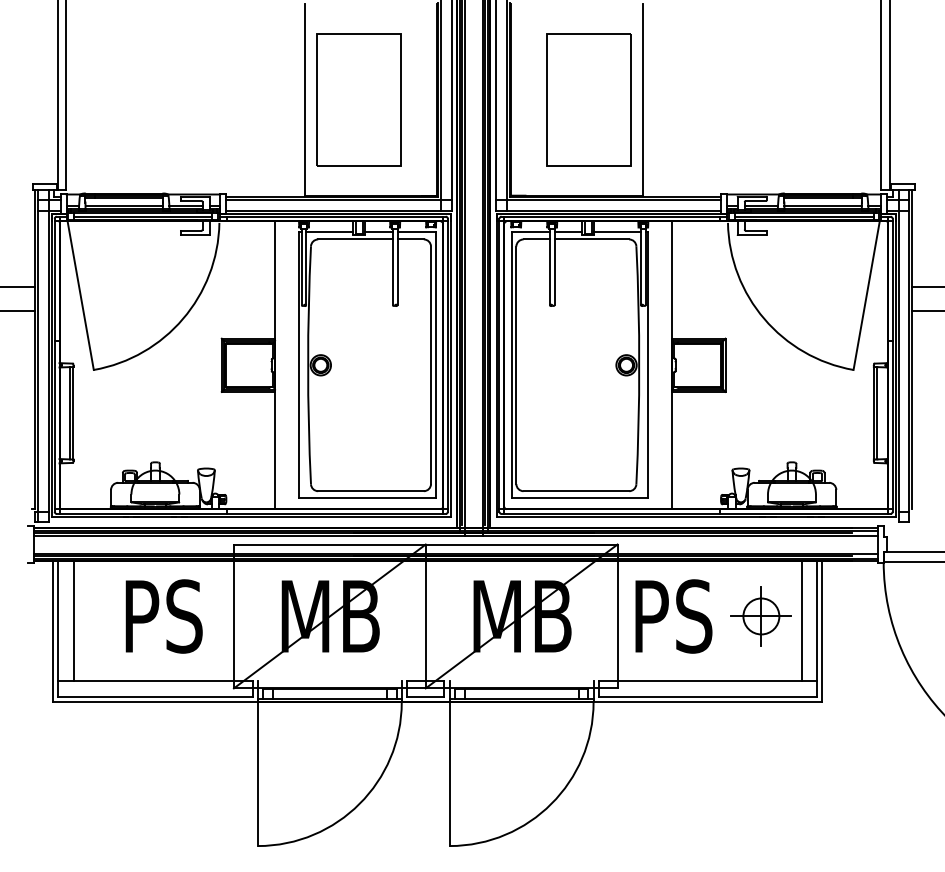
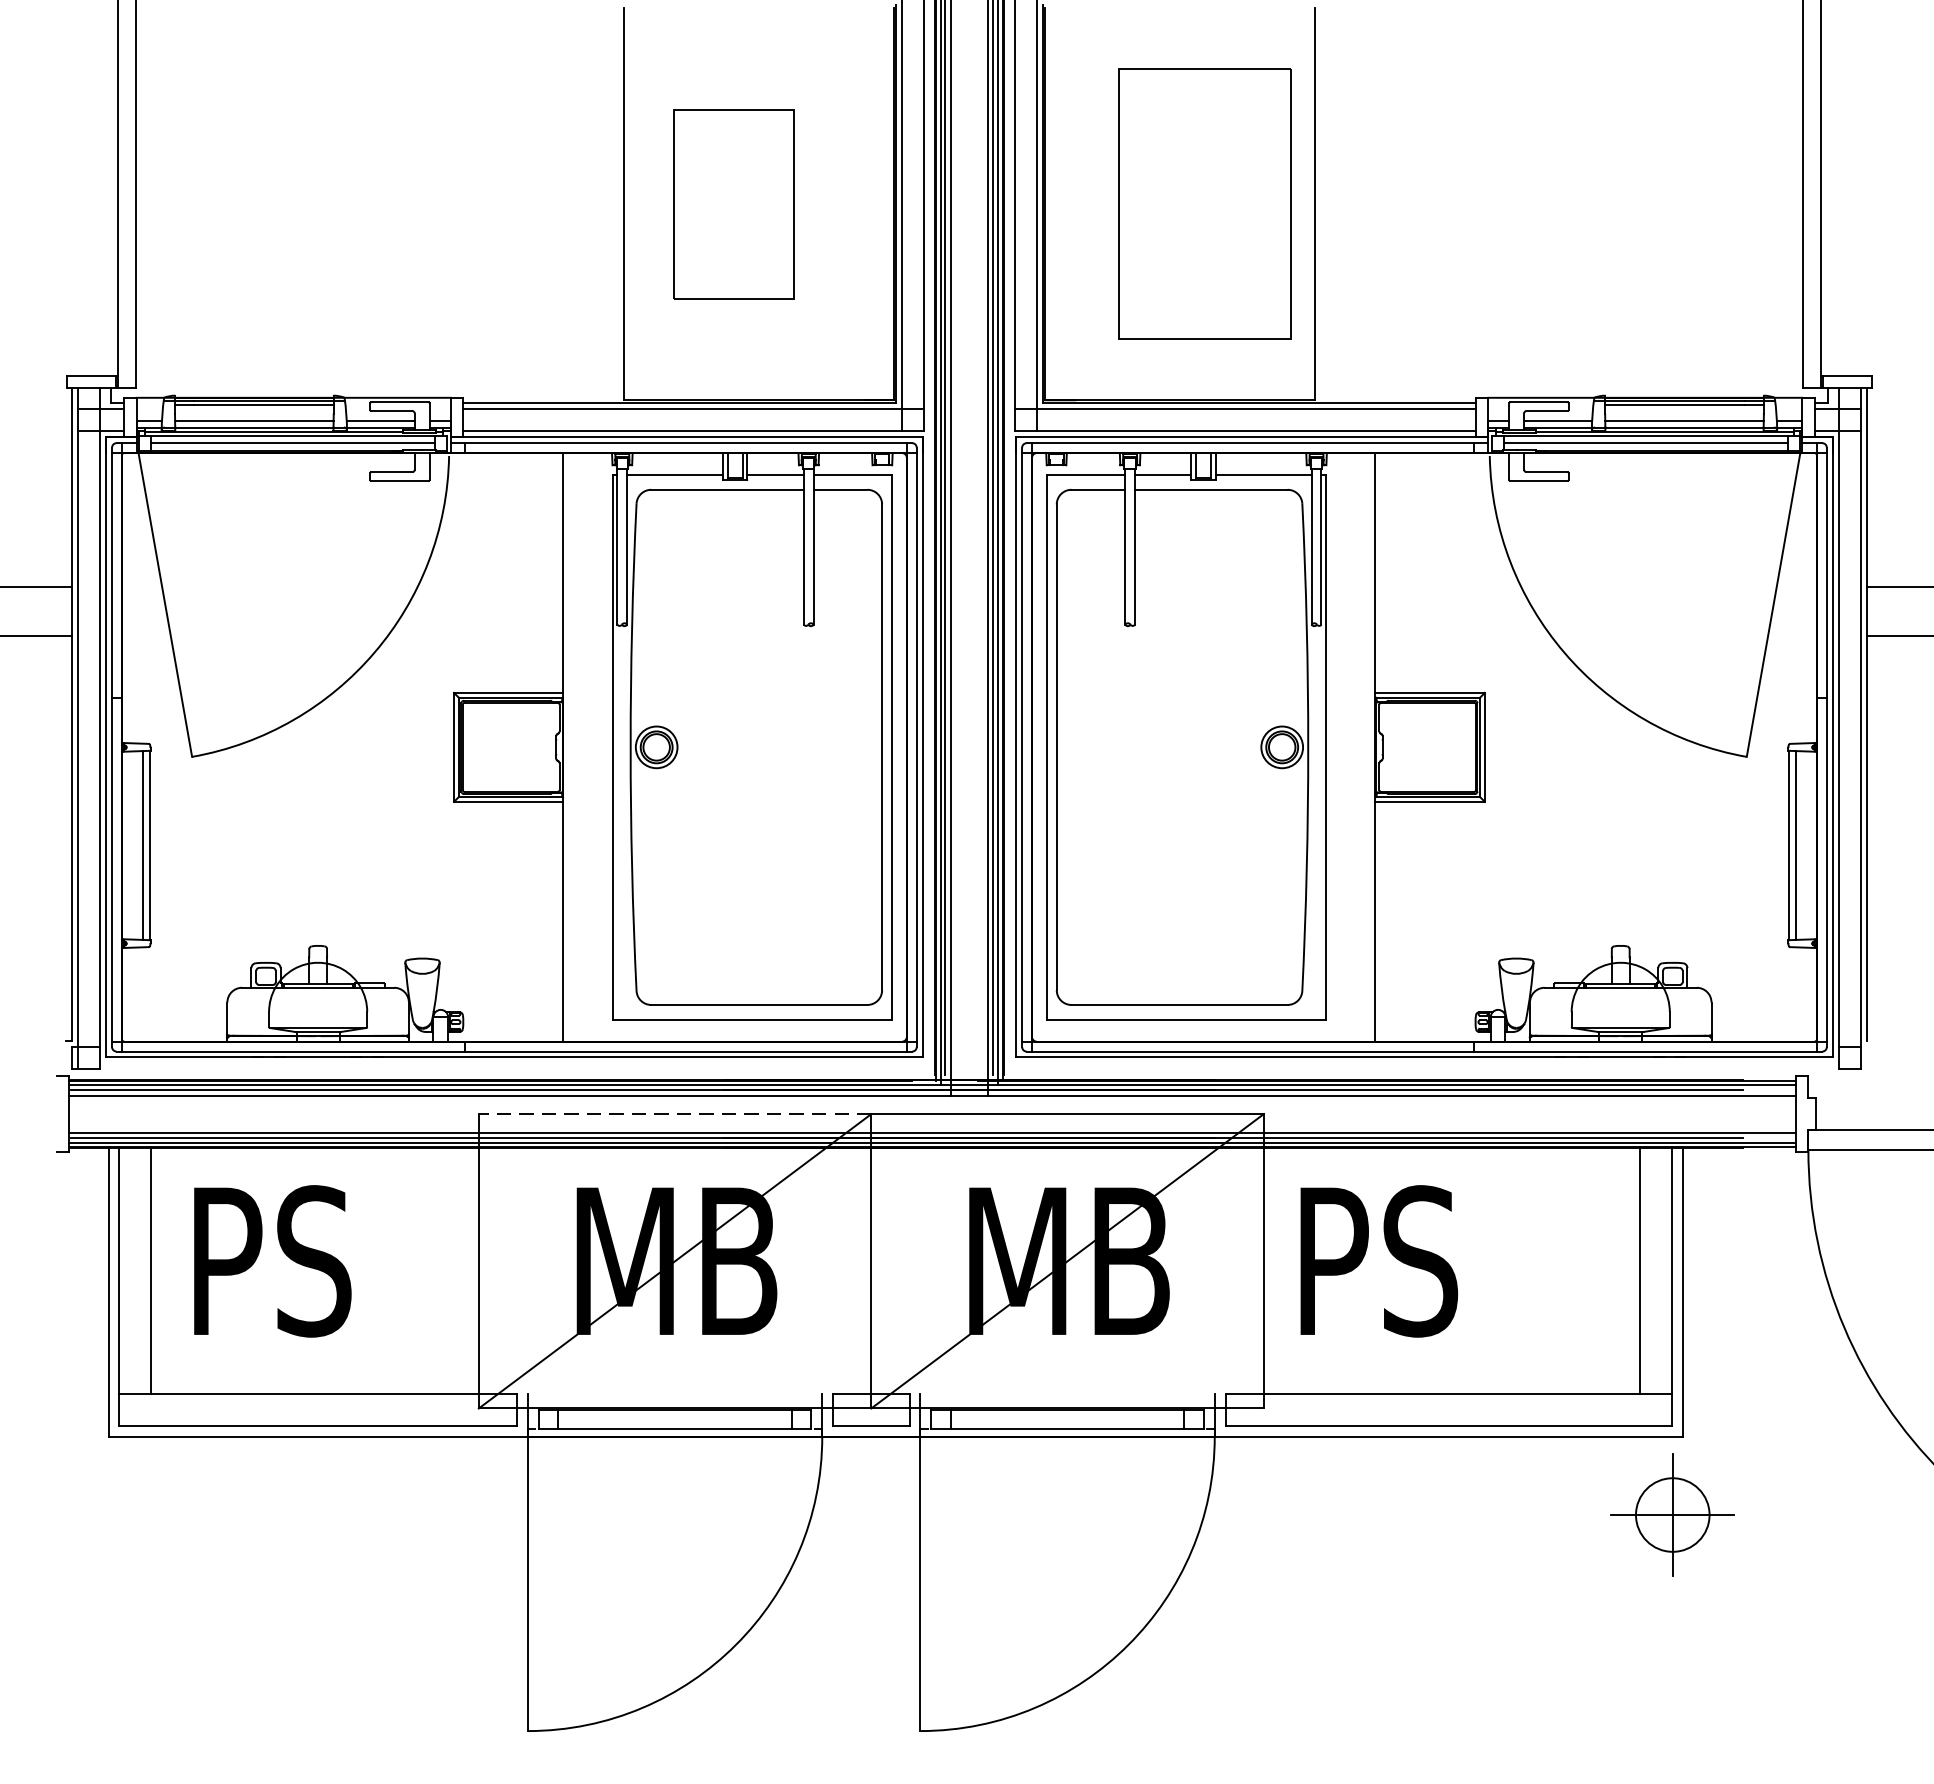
part: (358, 99) -> (733, 203), size x0.7
line: (329, 544) -> (674, 1114), solid -> dashed
text: (163, 616) -> (271, 1261), moved
part: (760, 616) -> (1670, 1515), moved

